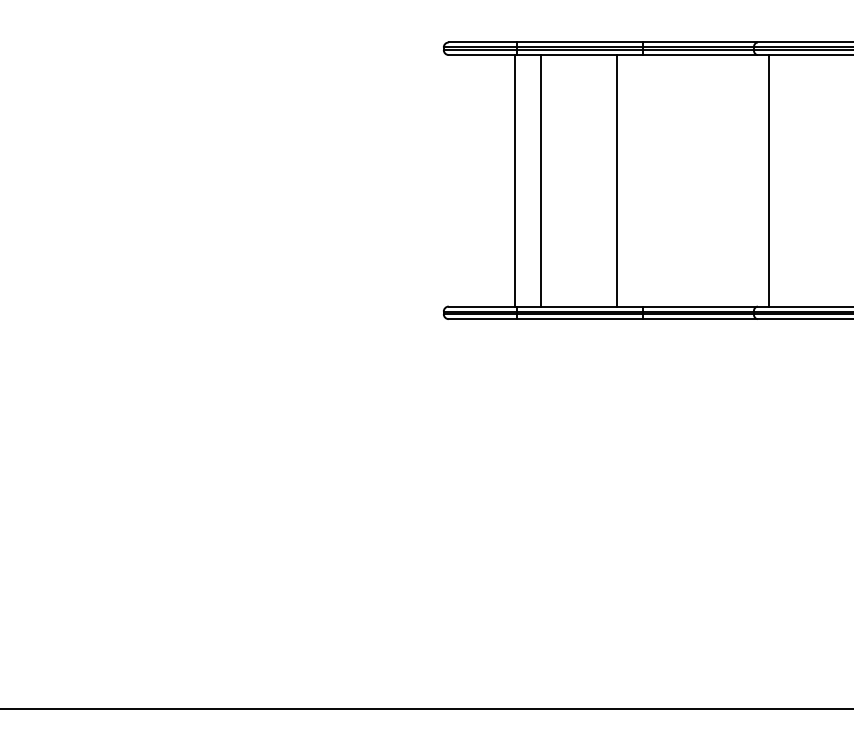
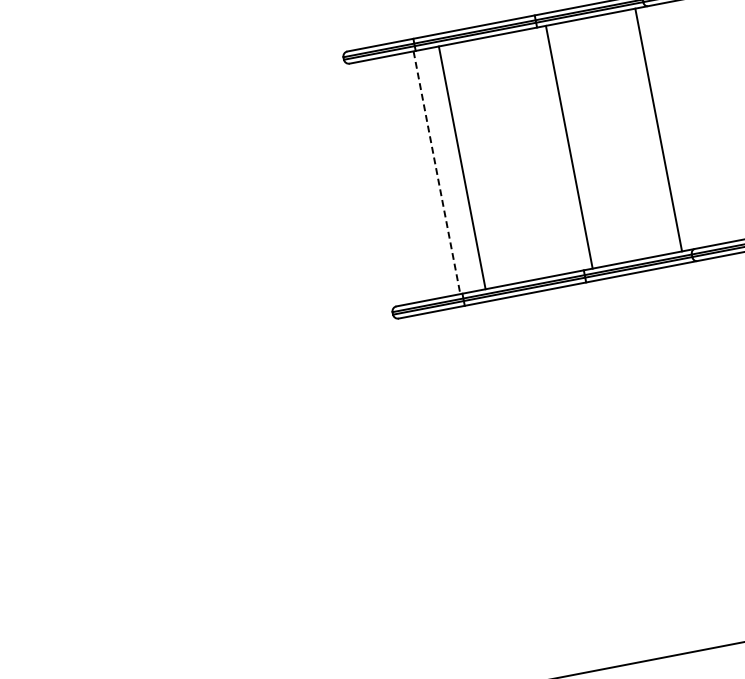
line: (514, 180) -> (436, 172), solid -> dashed
line: (617, 180) -> (569, 146), moved
line: (768, 180) -> (658, 129), moved

